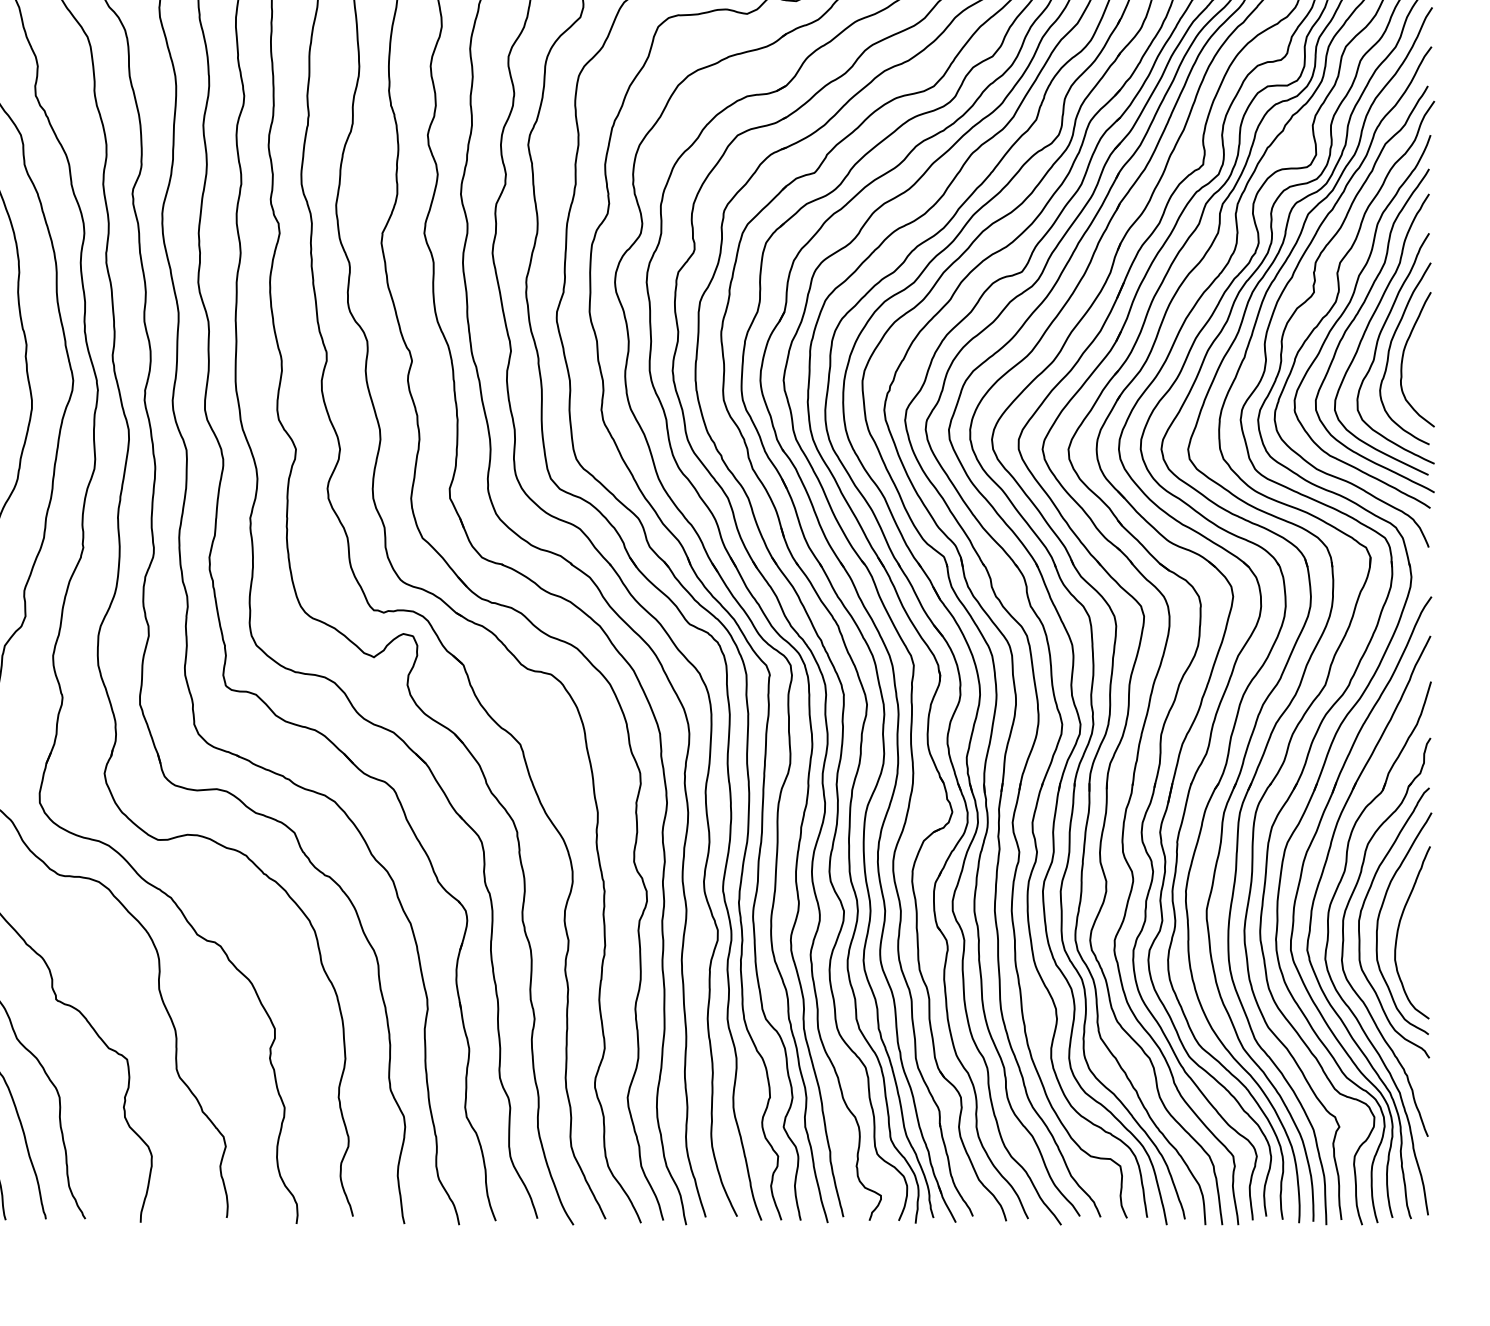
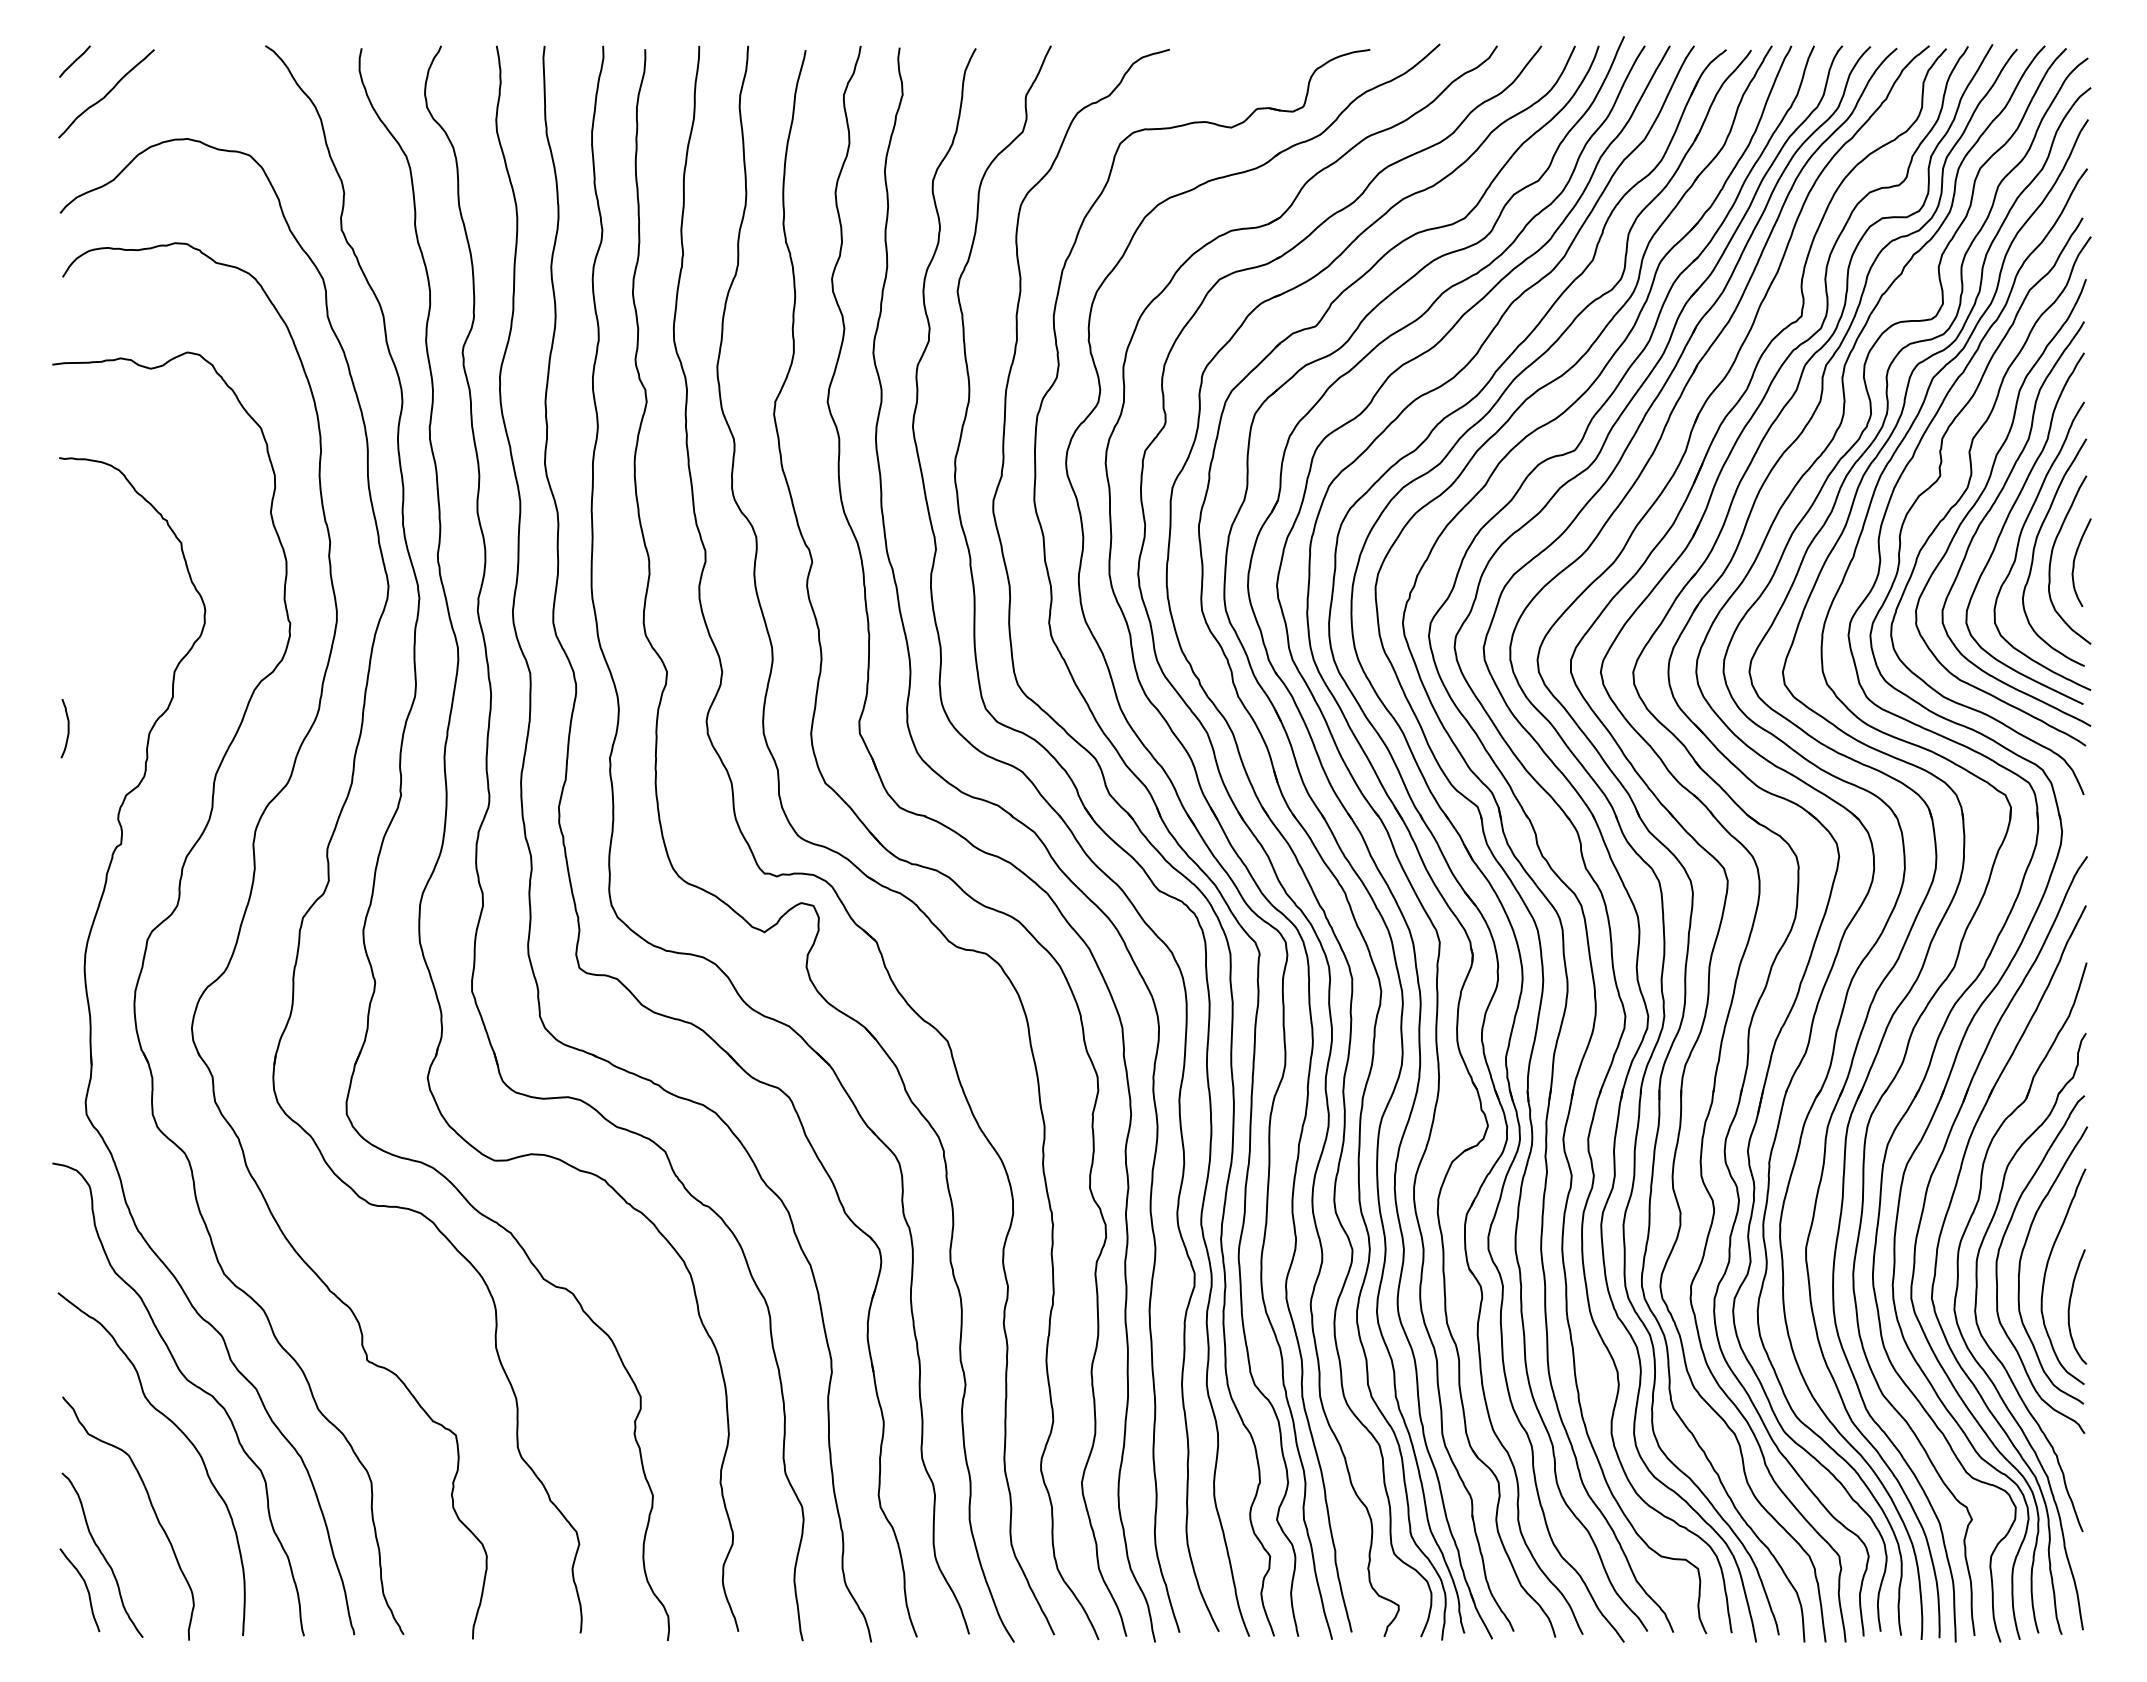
curve: (1422, 359) -> (2075, 559), added
curve: (1418, 956) -> (2070, 1306), added

